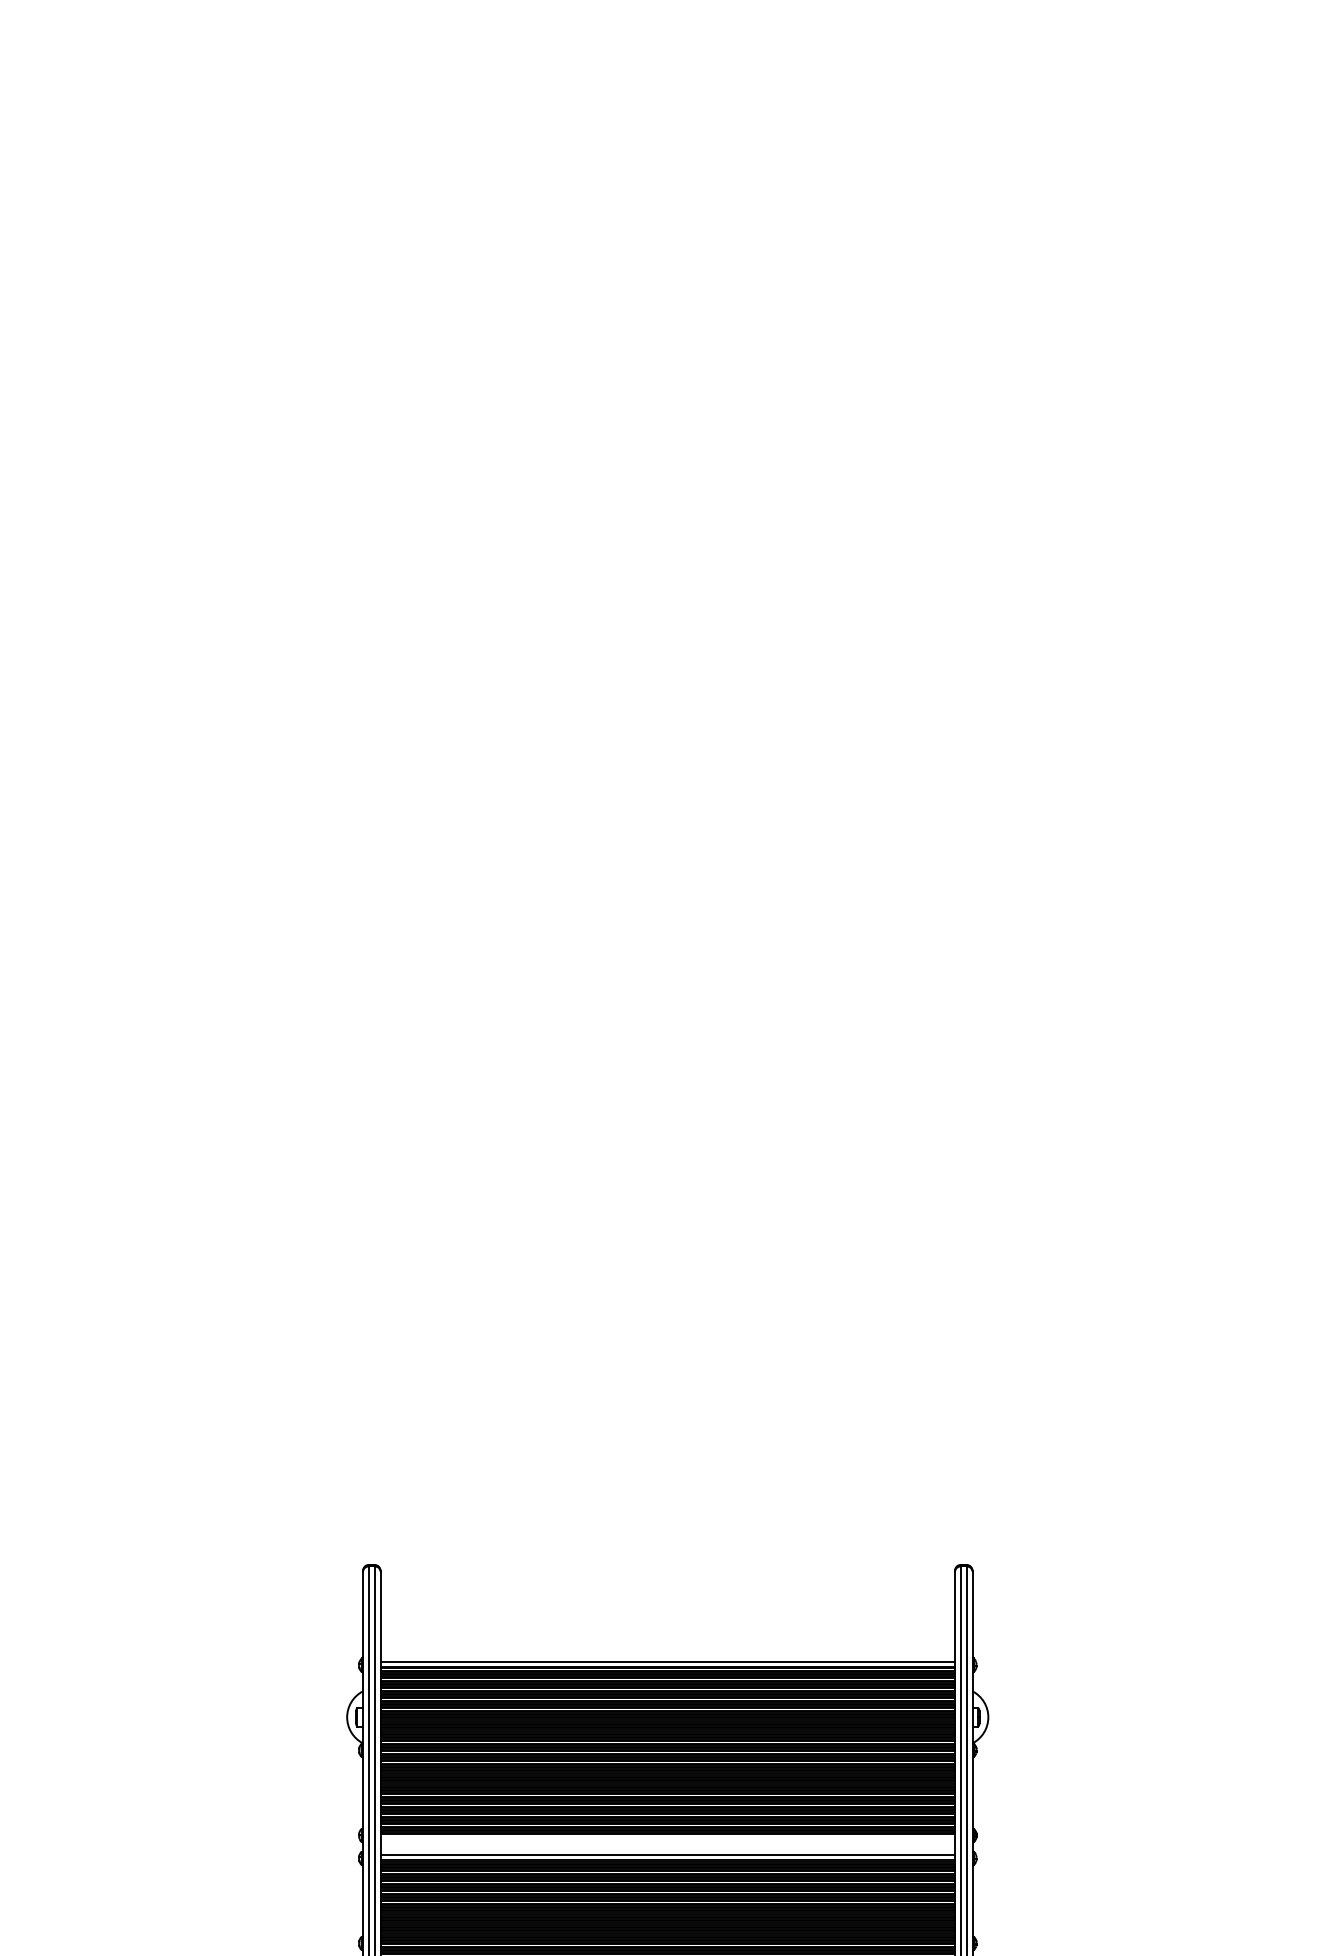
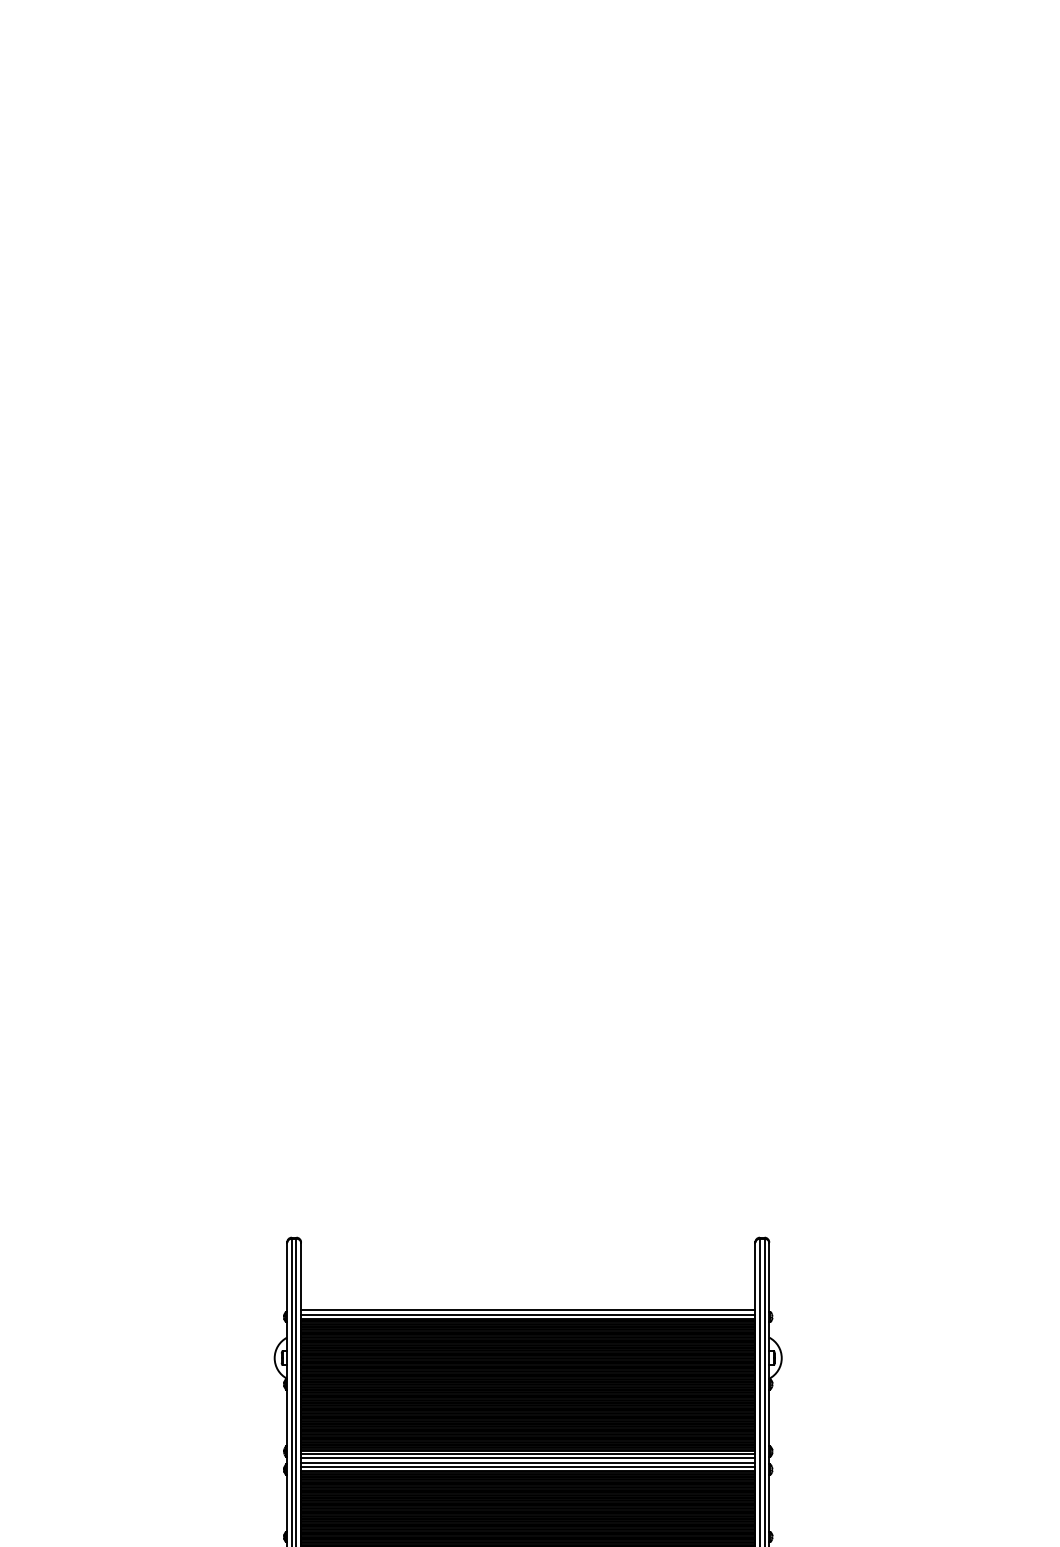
line: (667, 1656) -> (528, 1310), added
line: (667, 1838) -> (528, 1453), added
line: (667, 1844) -> (528, 1458), added
line: (667, 1849) -> (528, 1462), added

